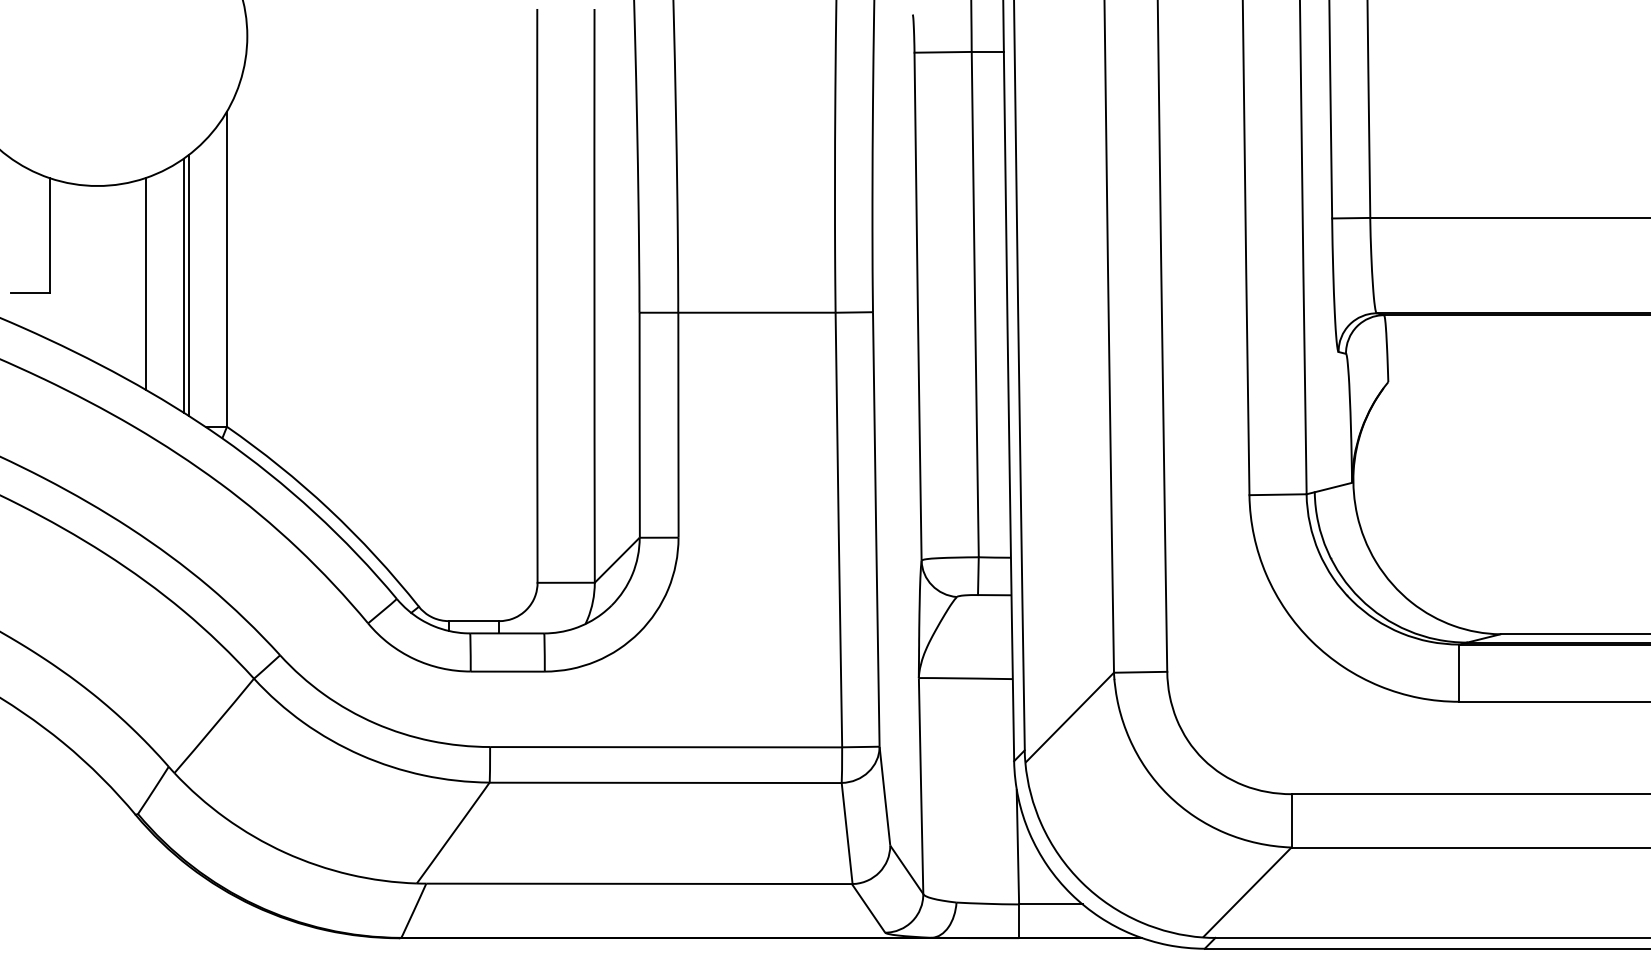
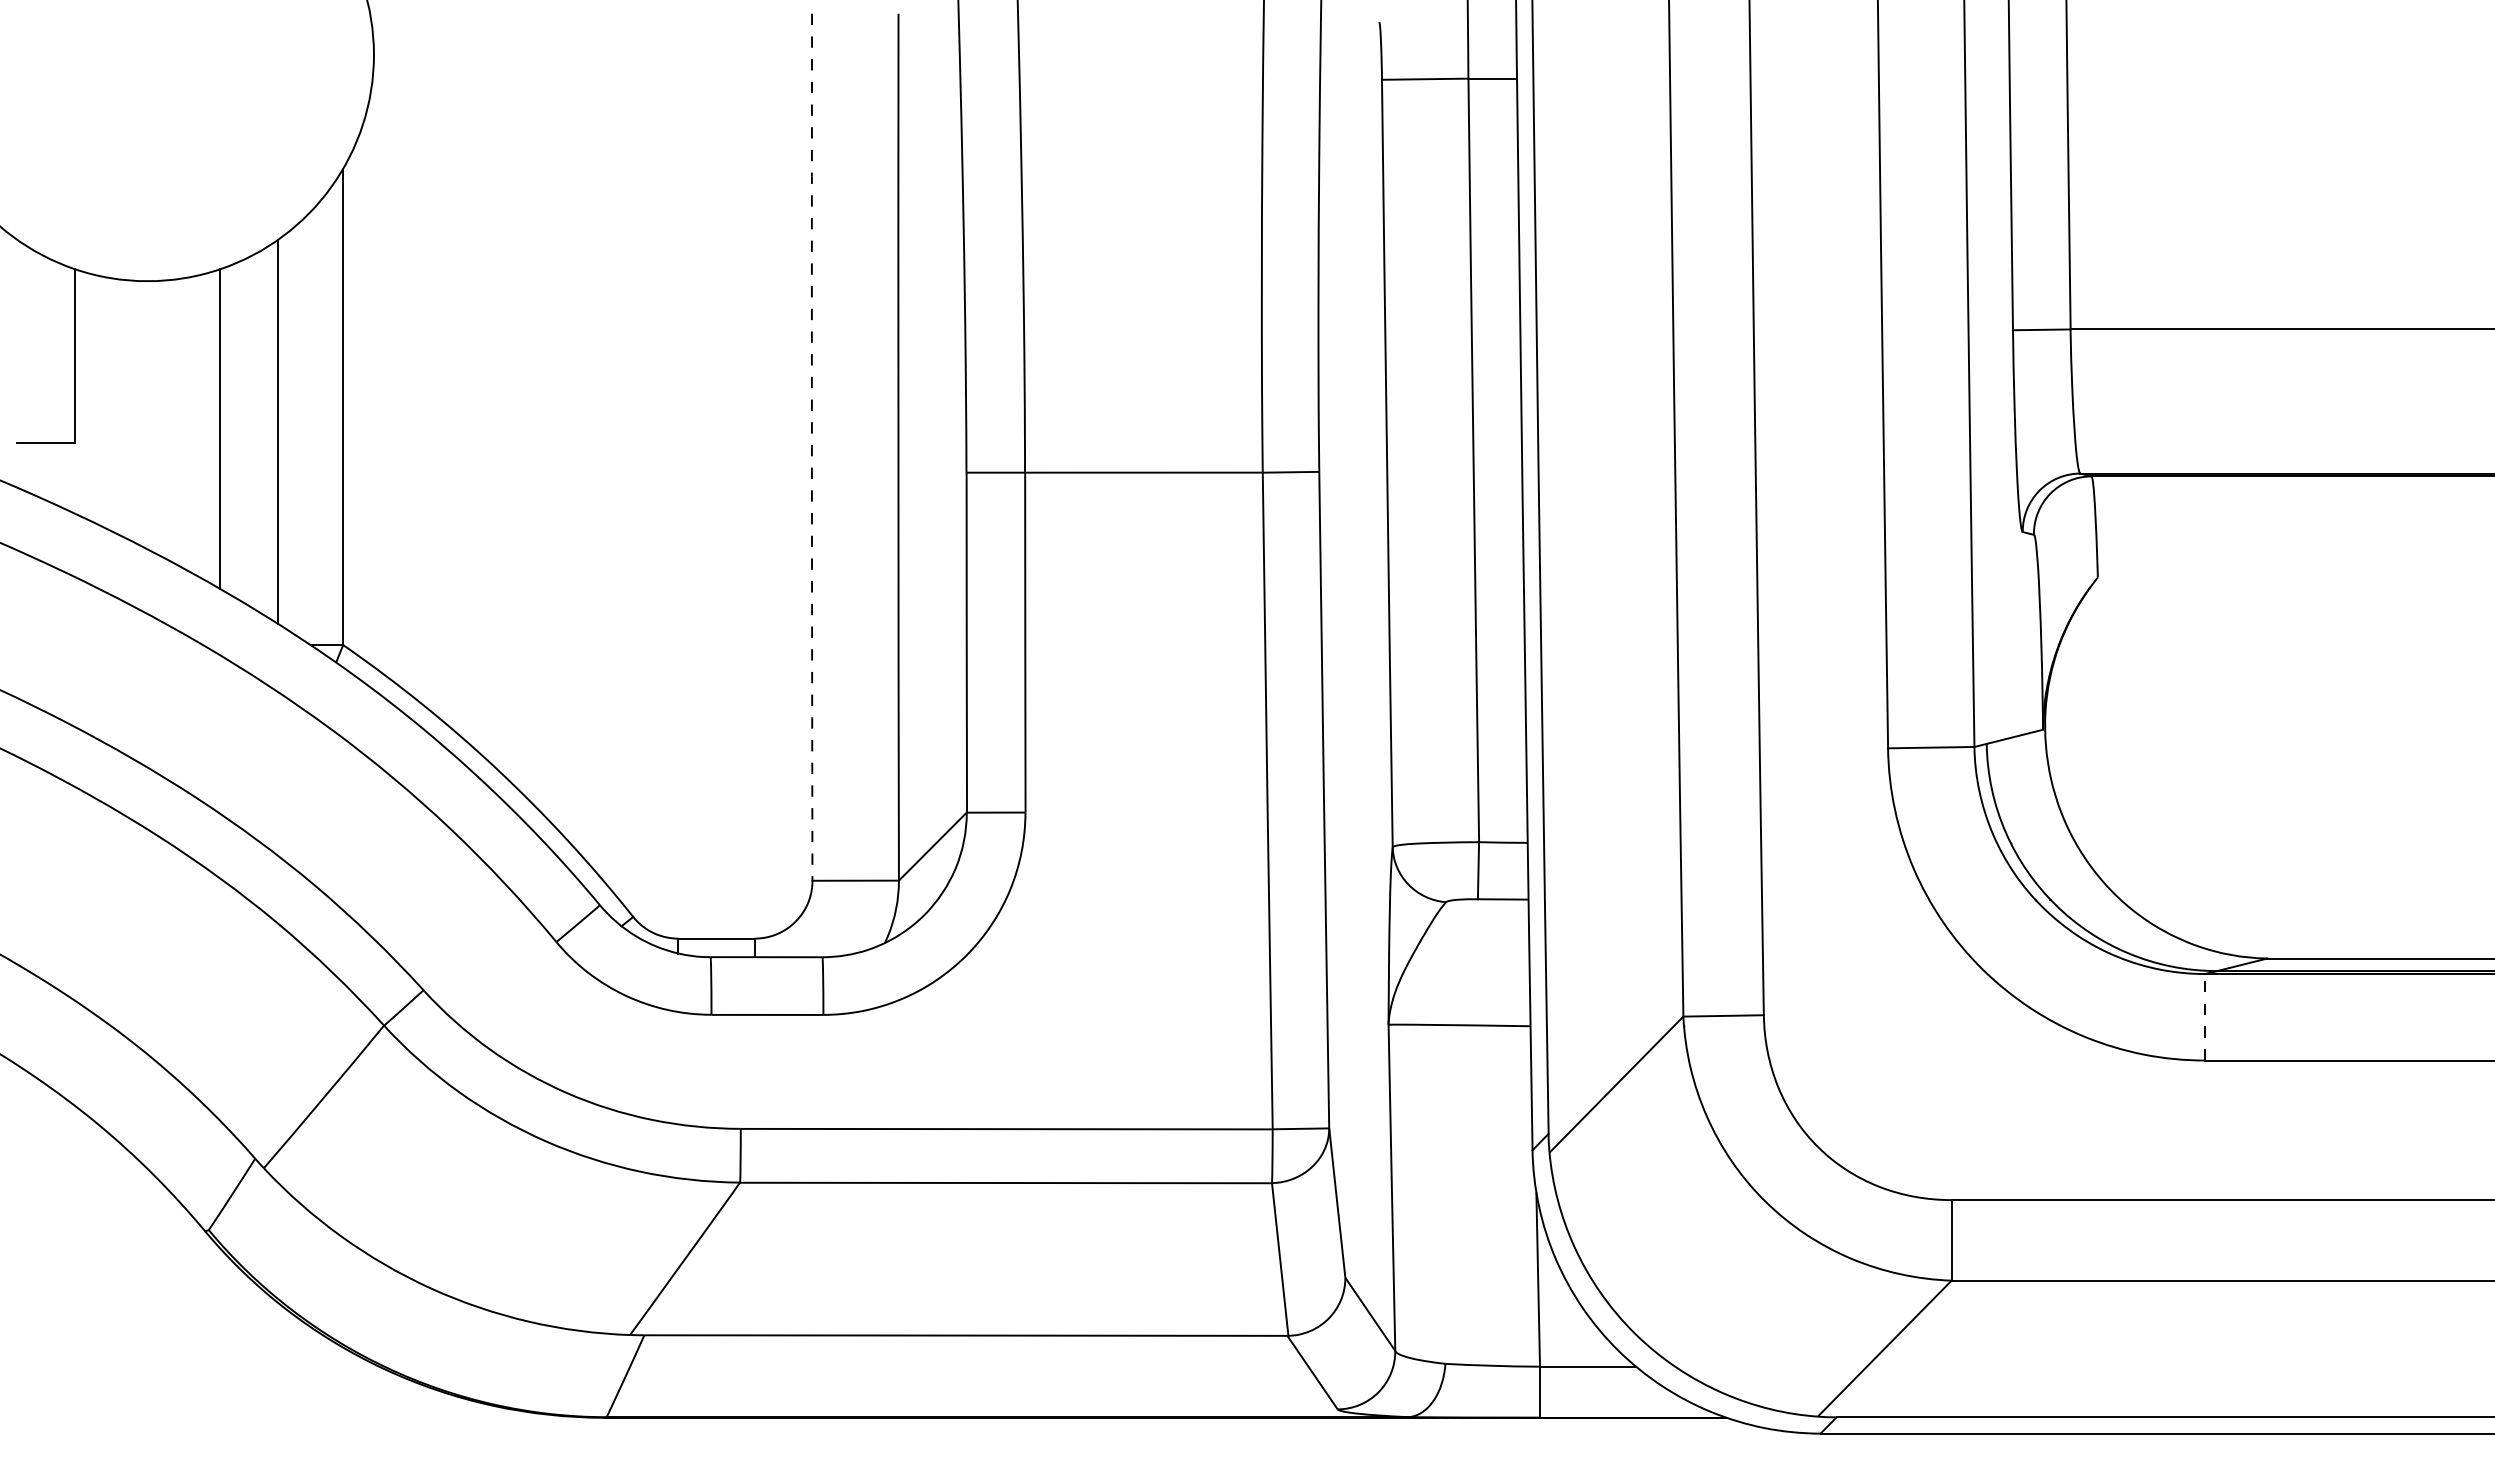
line: (188, 285) -> (285, 431), removed
arc: (537, 295) -> (812, 446), solid -> dashed
line: (1459, 673) -> (2205, 1017), solid -> dashed

